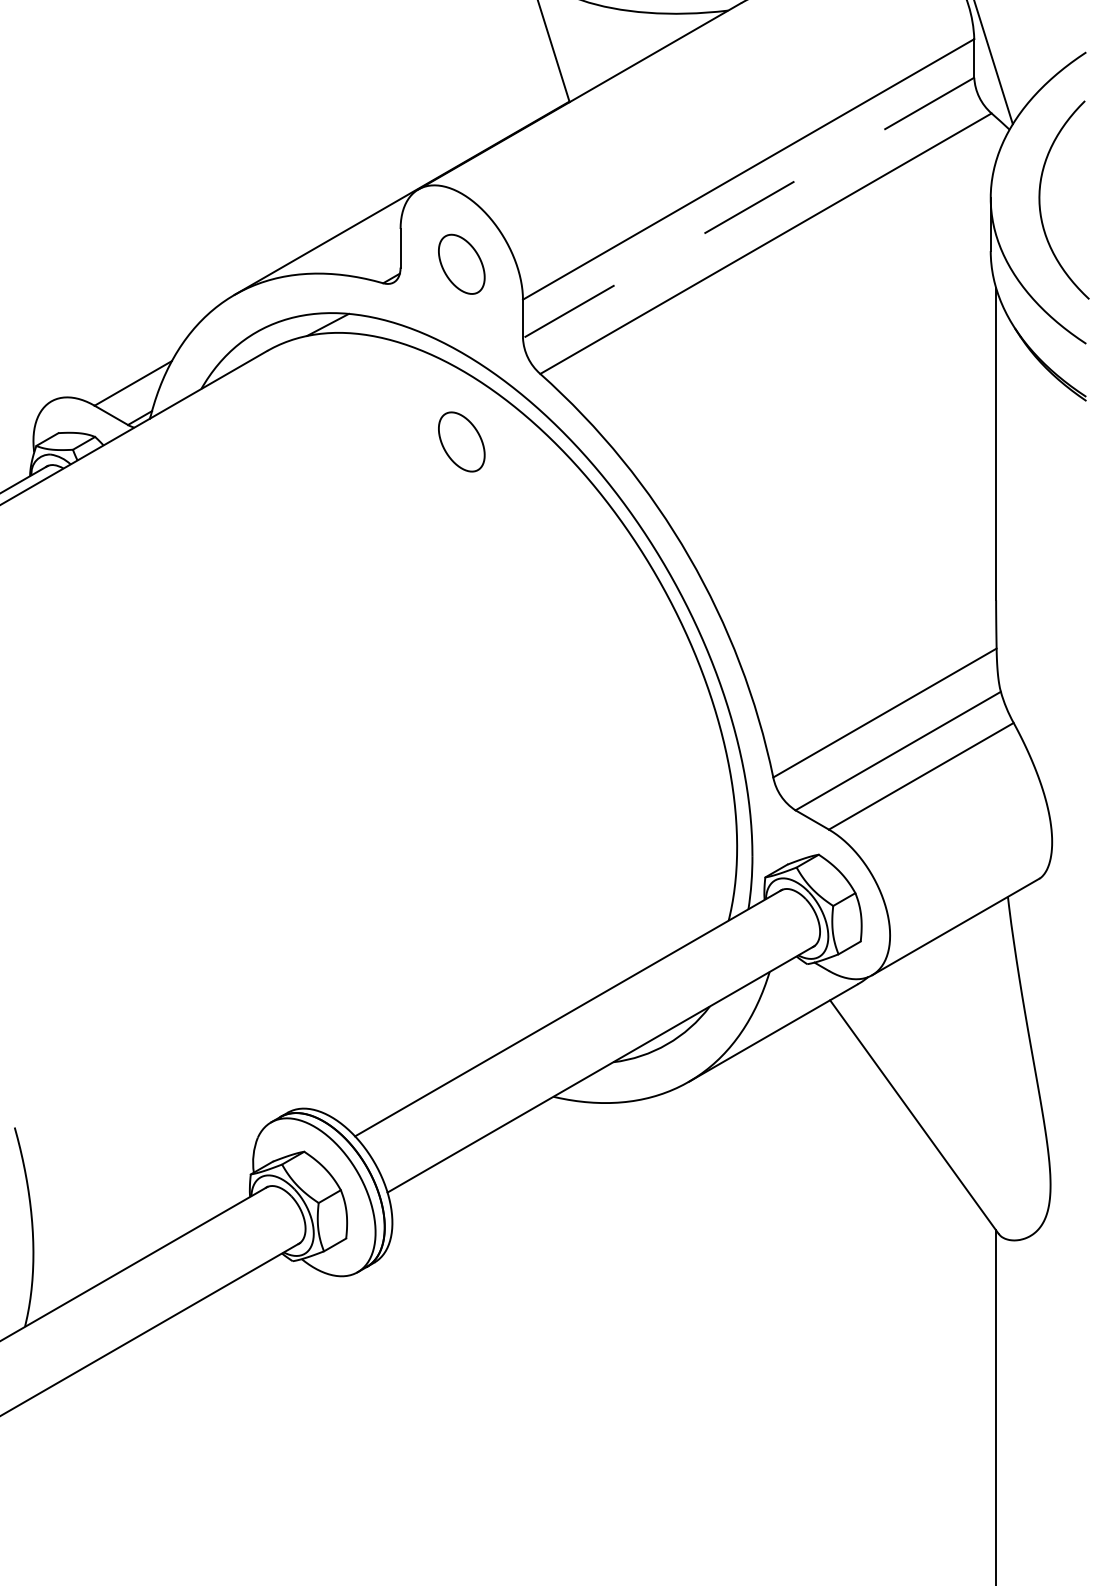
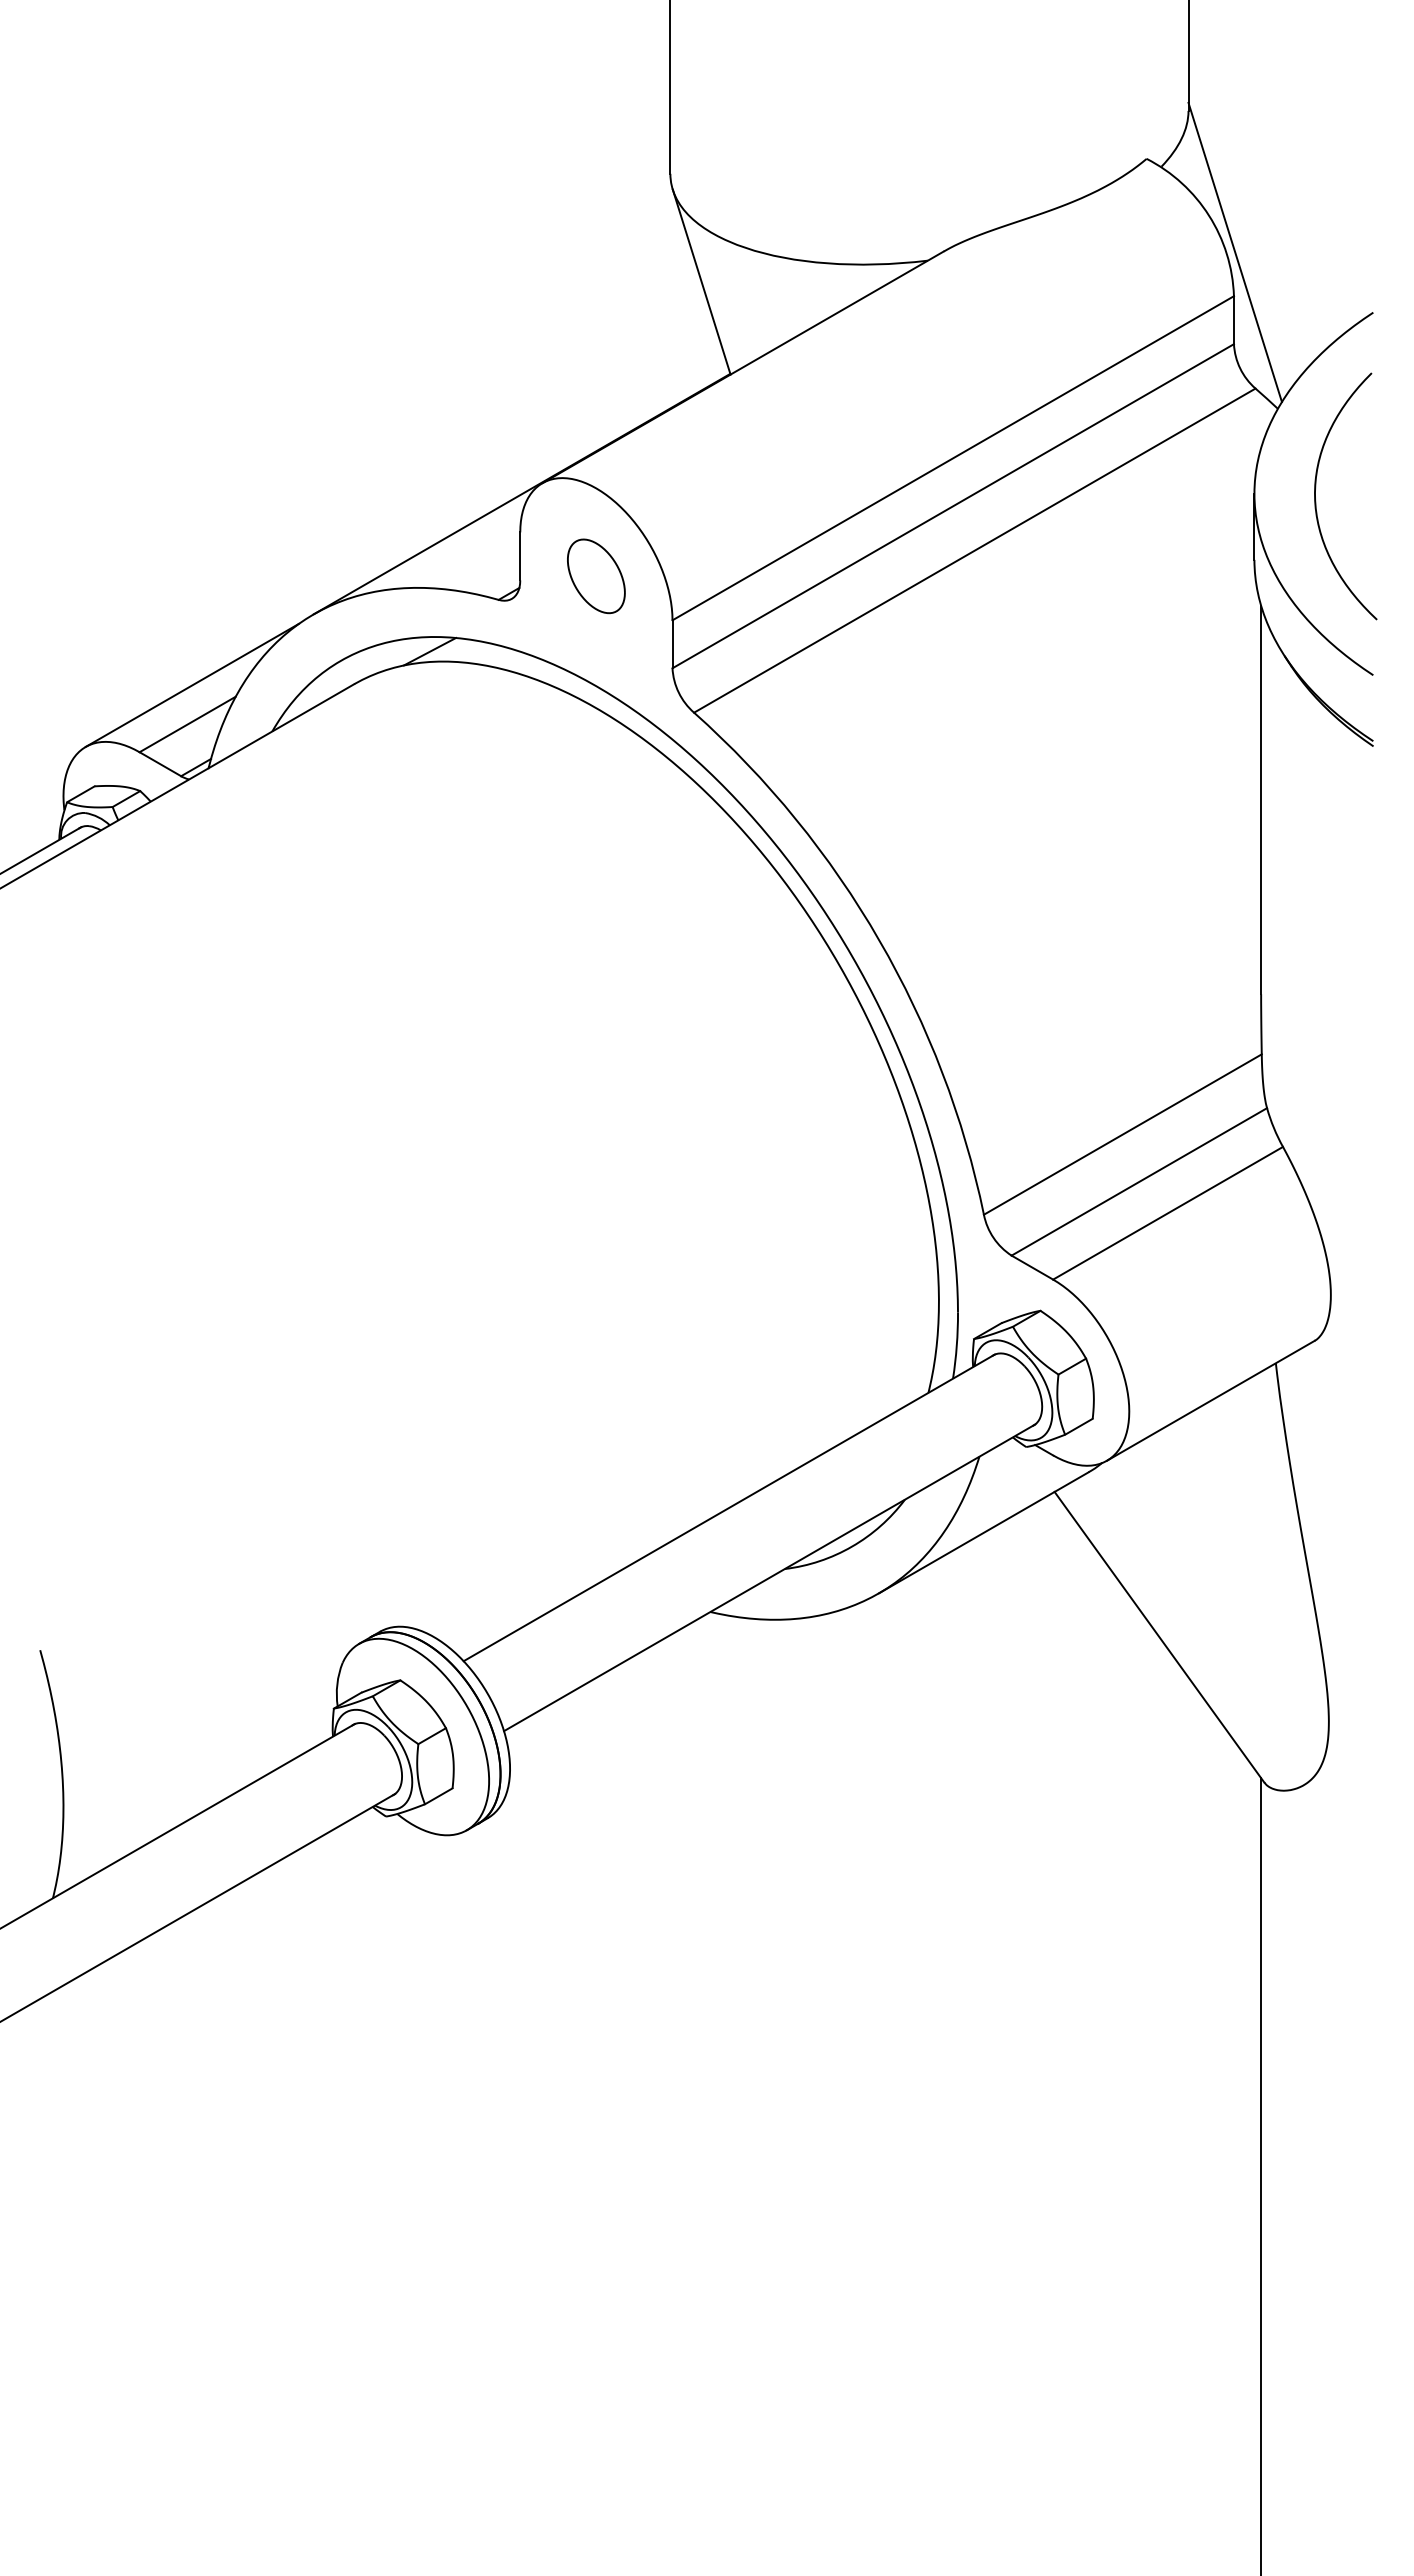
line: (748, 208) -> (952, 506), dashed -> solid
line: (136, 351) -> (191, 684), added
part: (461, 442) -> (596, 797), removed

